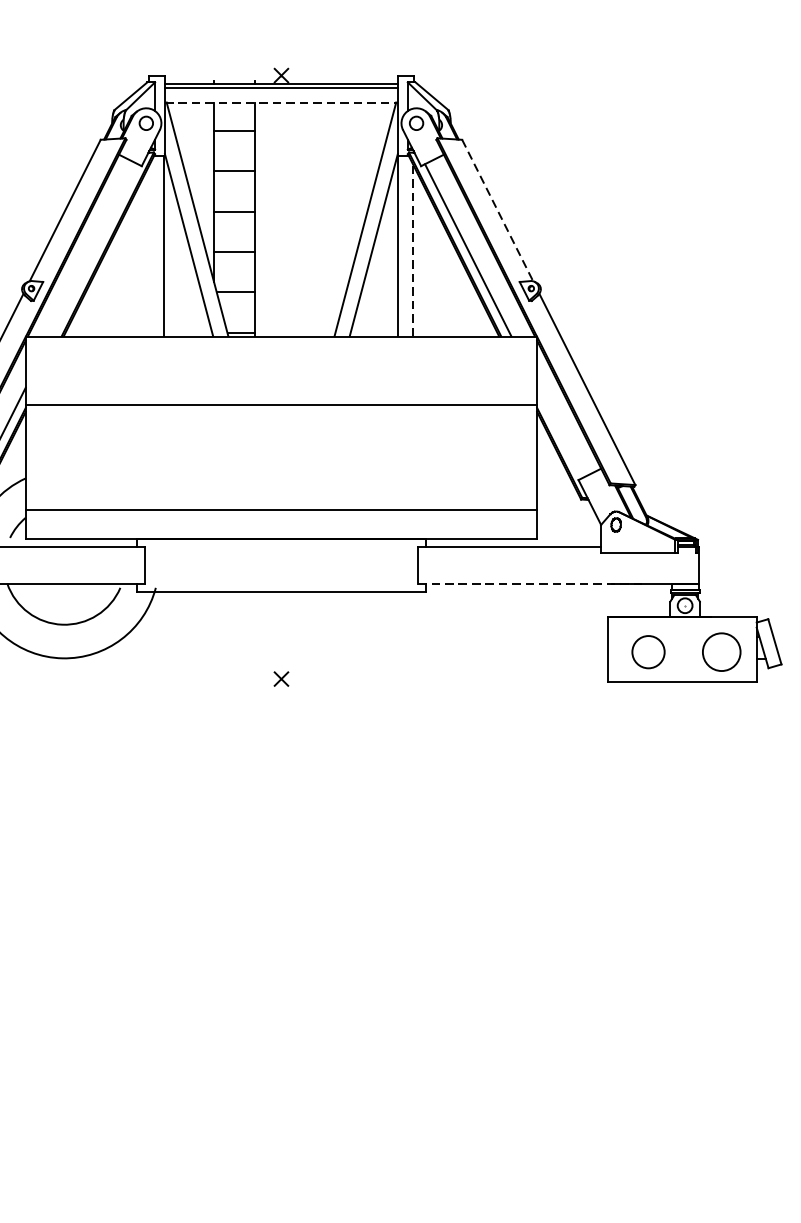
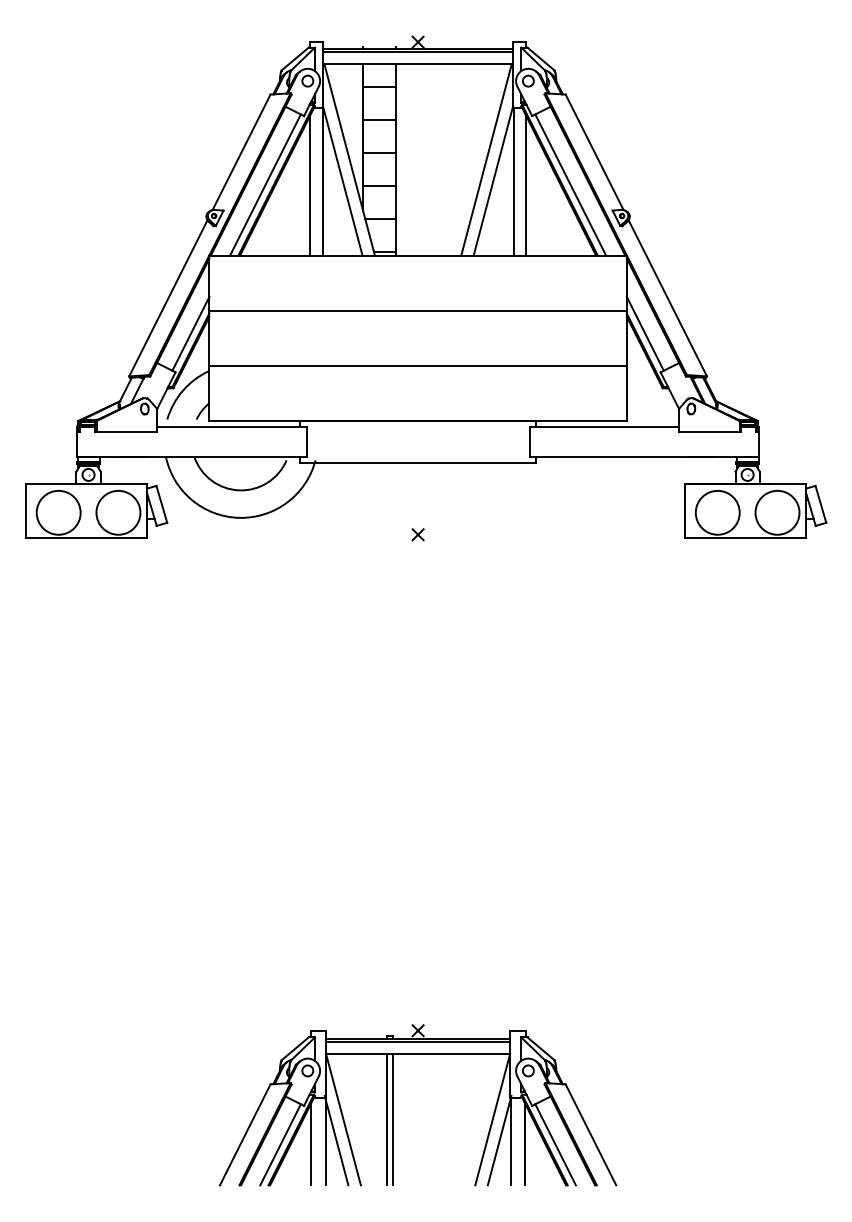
line: (281, 102) -> (418, 64), dashed -> solid
line: (497, 210) -> (594, 152), dashed -> solid
line: (94, 249) -> (265, 184), added
line: (149, 249) -> (310, 184), added
line: (413, 249) -> (525, 184), dashed -> solid
line: (558, 432) -> (644, 333), added
line: (280, 509) -> (417, 365), moved
line: (533, 584) -> (623, 457), dashed -> solid
circle: (648, 651) -> (717, 512), size x1.67
circle: (721, 651) -> (777, 512), size x1.43

